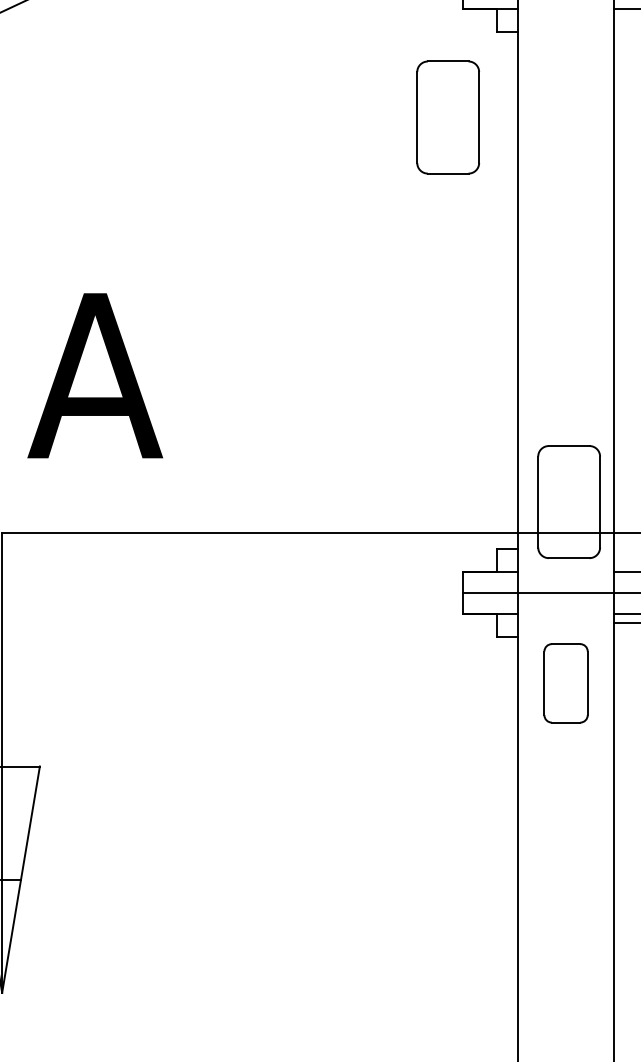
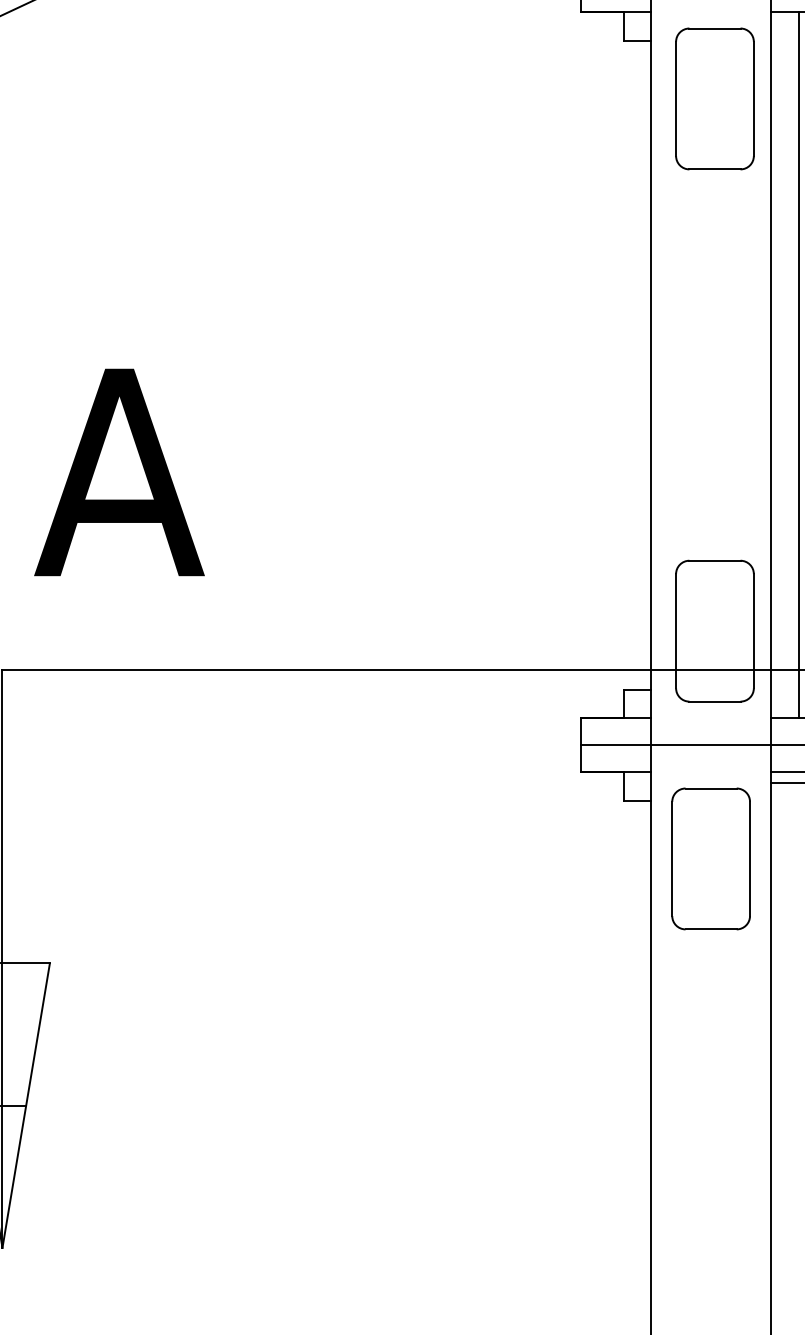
part: (447, 117) -> (714, 98), moved
line: (635, 289) -> (798, 364), added
part: (565, 682) -> (710, 858), size x1.43

